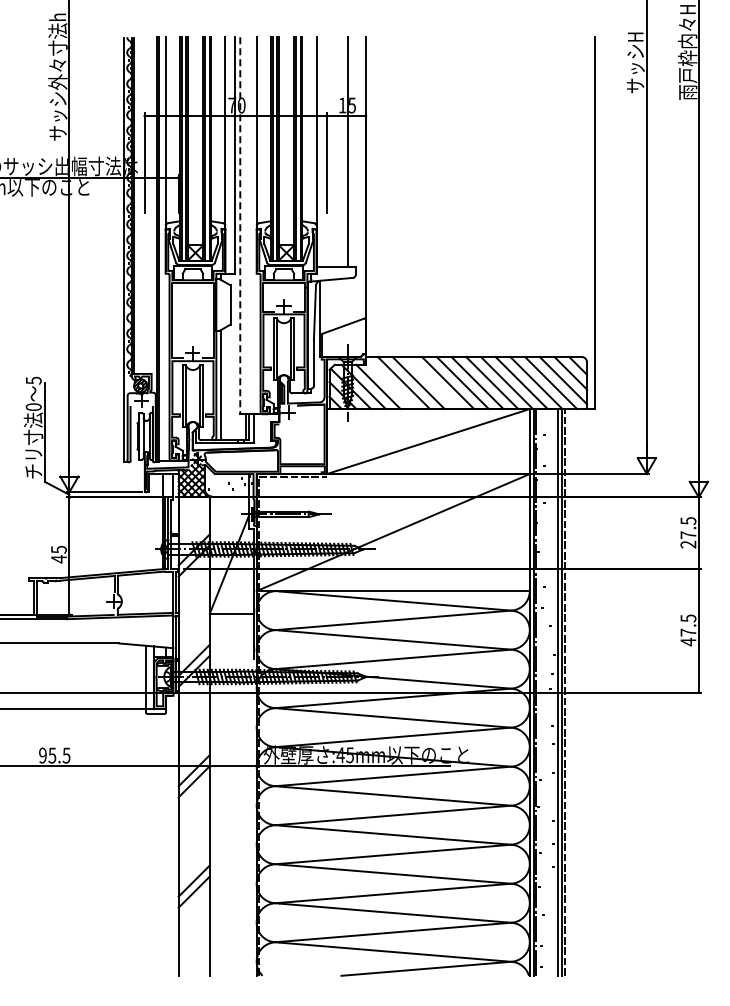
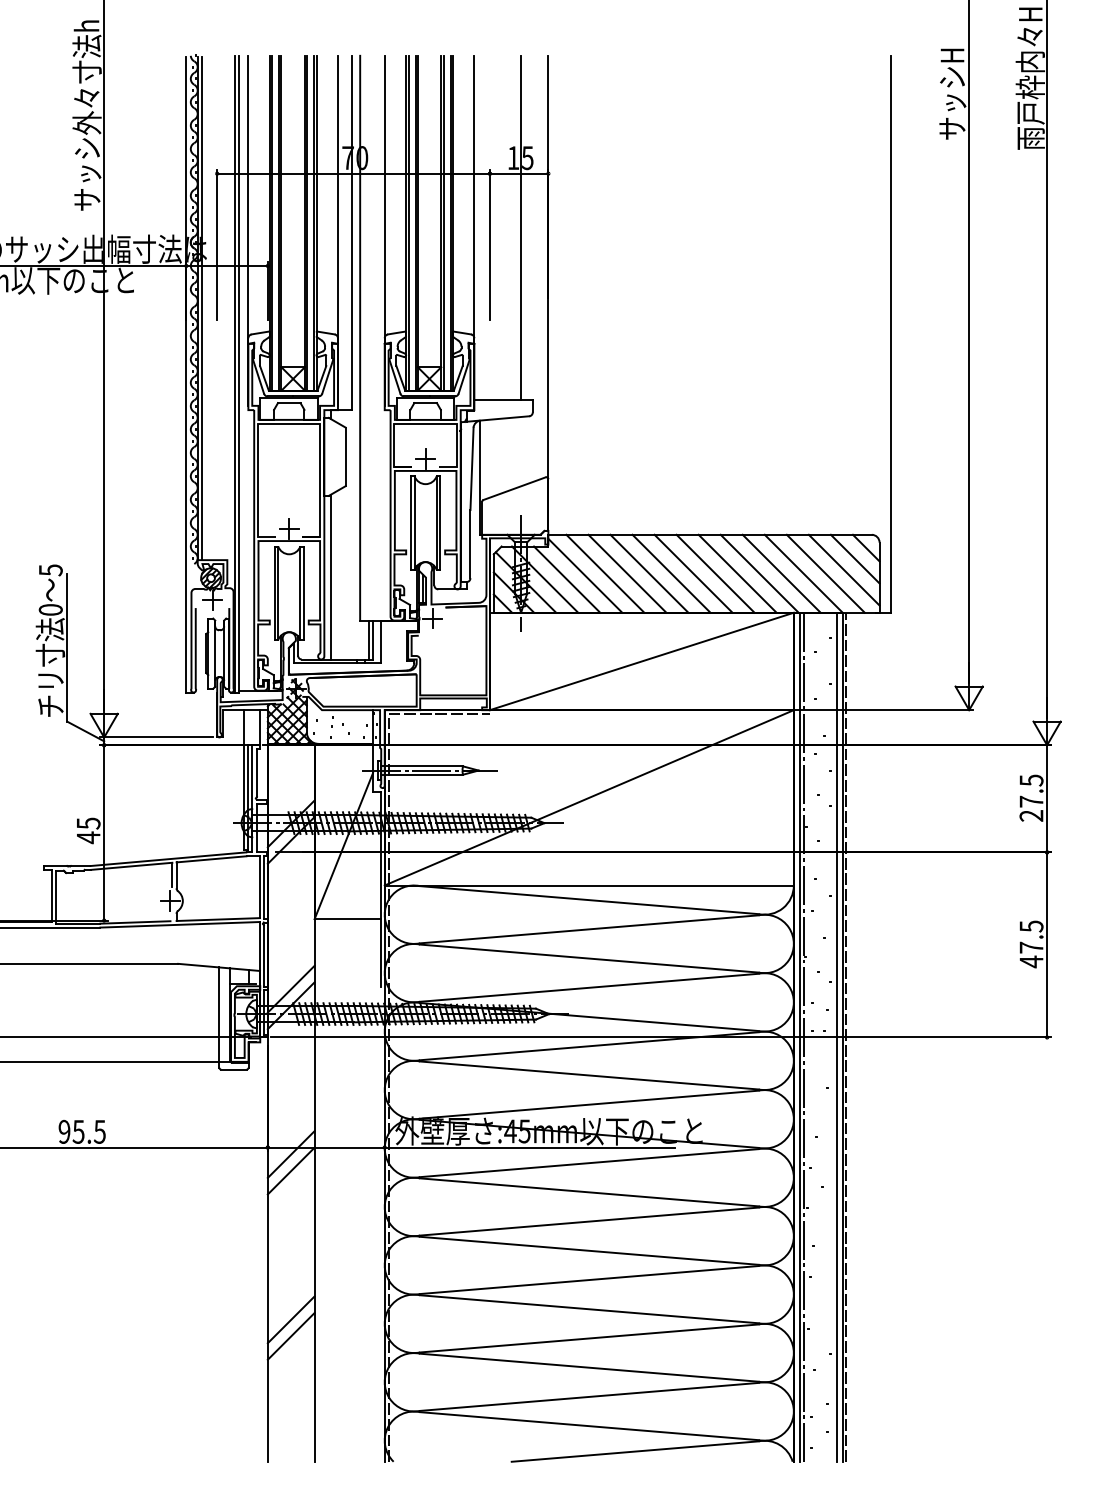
line: (240, 226) -> (360, 339), dashed -> solid
line: (433, 383) -> (649, 574), added
line: (390, 384) -> (585, 575), added

